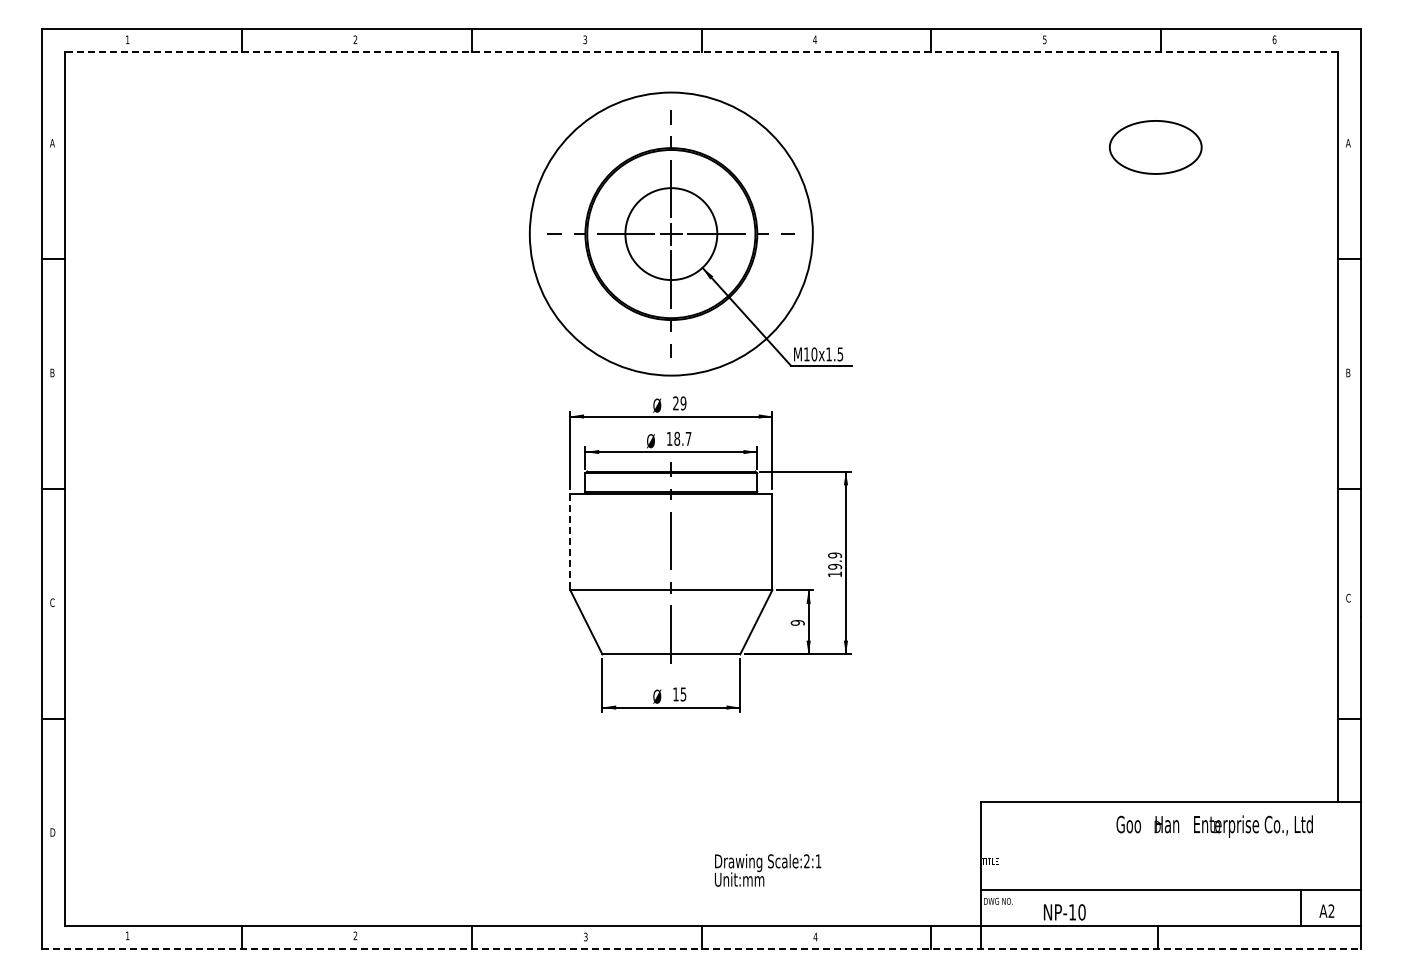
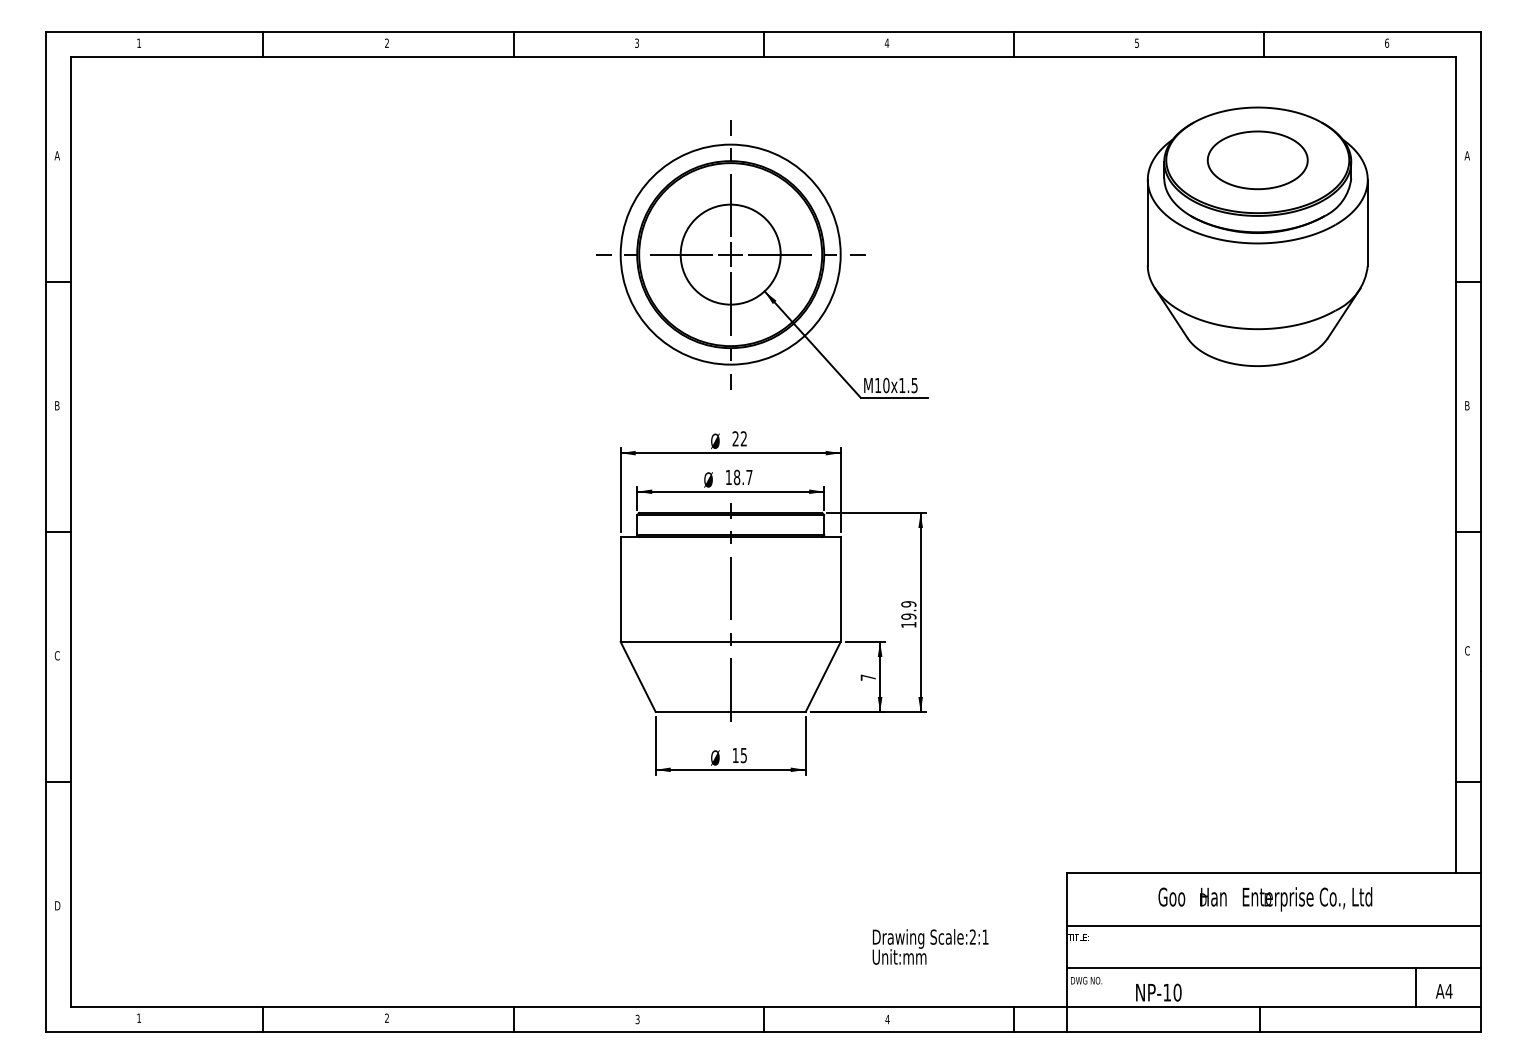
line: (701, 52) -> (763, 57), dashed -> solid
part: (1155, 217) -> (1257, 236), added
circle: (671, 234) -> (730, 255), size x0.71
text: (683, 403) -> (743, 438), 29 -> 22
line: (570, 542) -> (620, 590), dashed -> solid
text: (797, 622) -> (867, 677), 9 -> 7
text: (1214, 826) -> (1265, 899), moved
line: (1170, 850) -> (1273, 925), added
text: (768, 870) -> (931, 947), moved
text: (1331, 910) -> (1449, 990), A2 -> A4
line: (701, 948) -> (763, 1031), dashed -> solid

